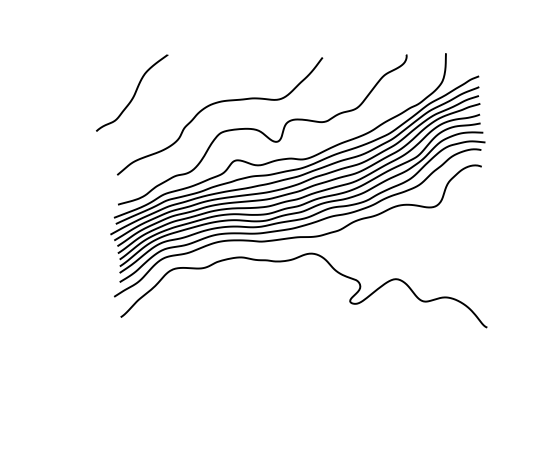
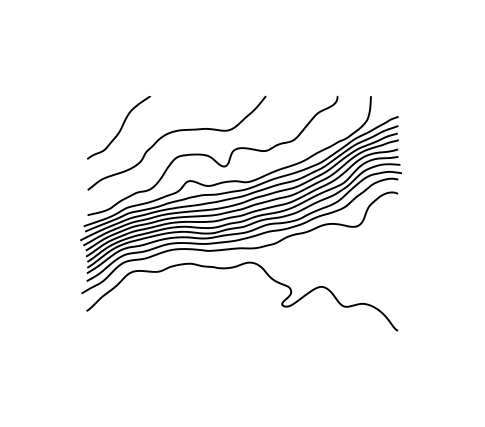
curve: (134, 92) -> (120, 127), moved

